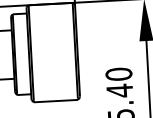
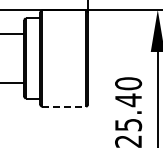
line: (56, 101) -> (64, 107), solid -> dashed

